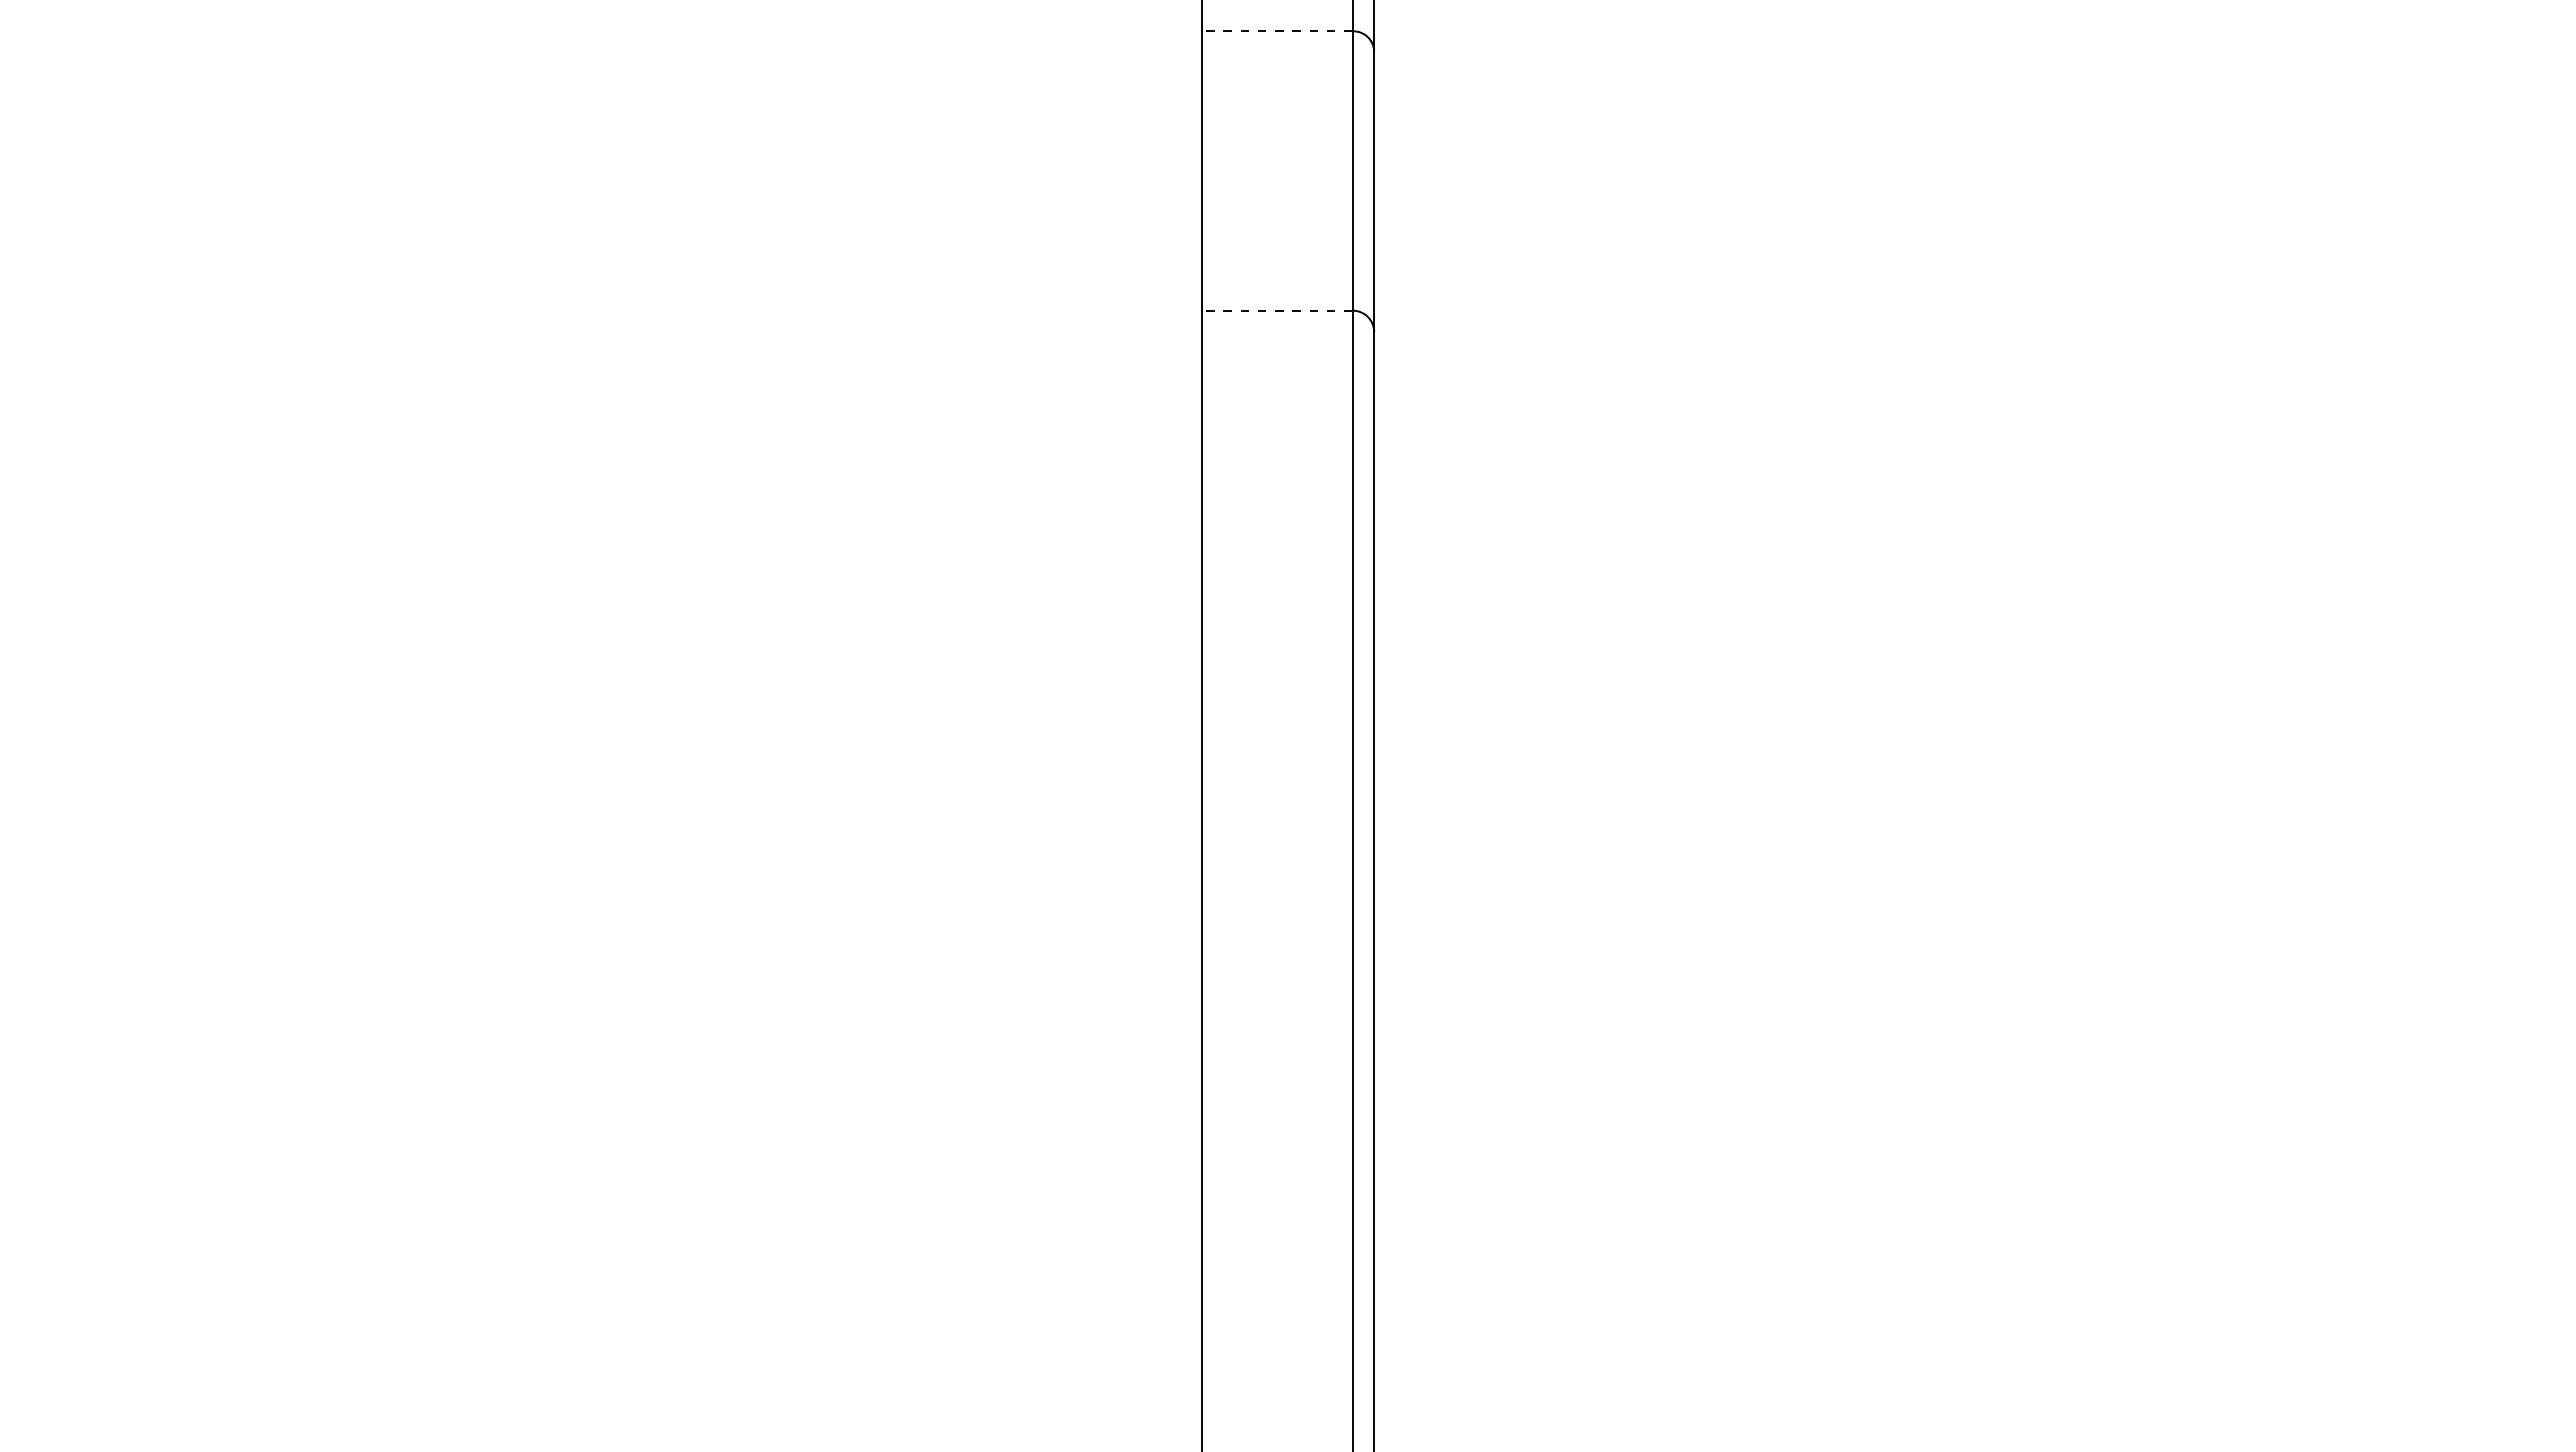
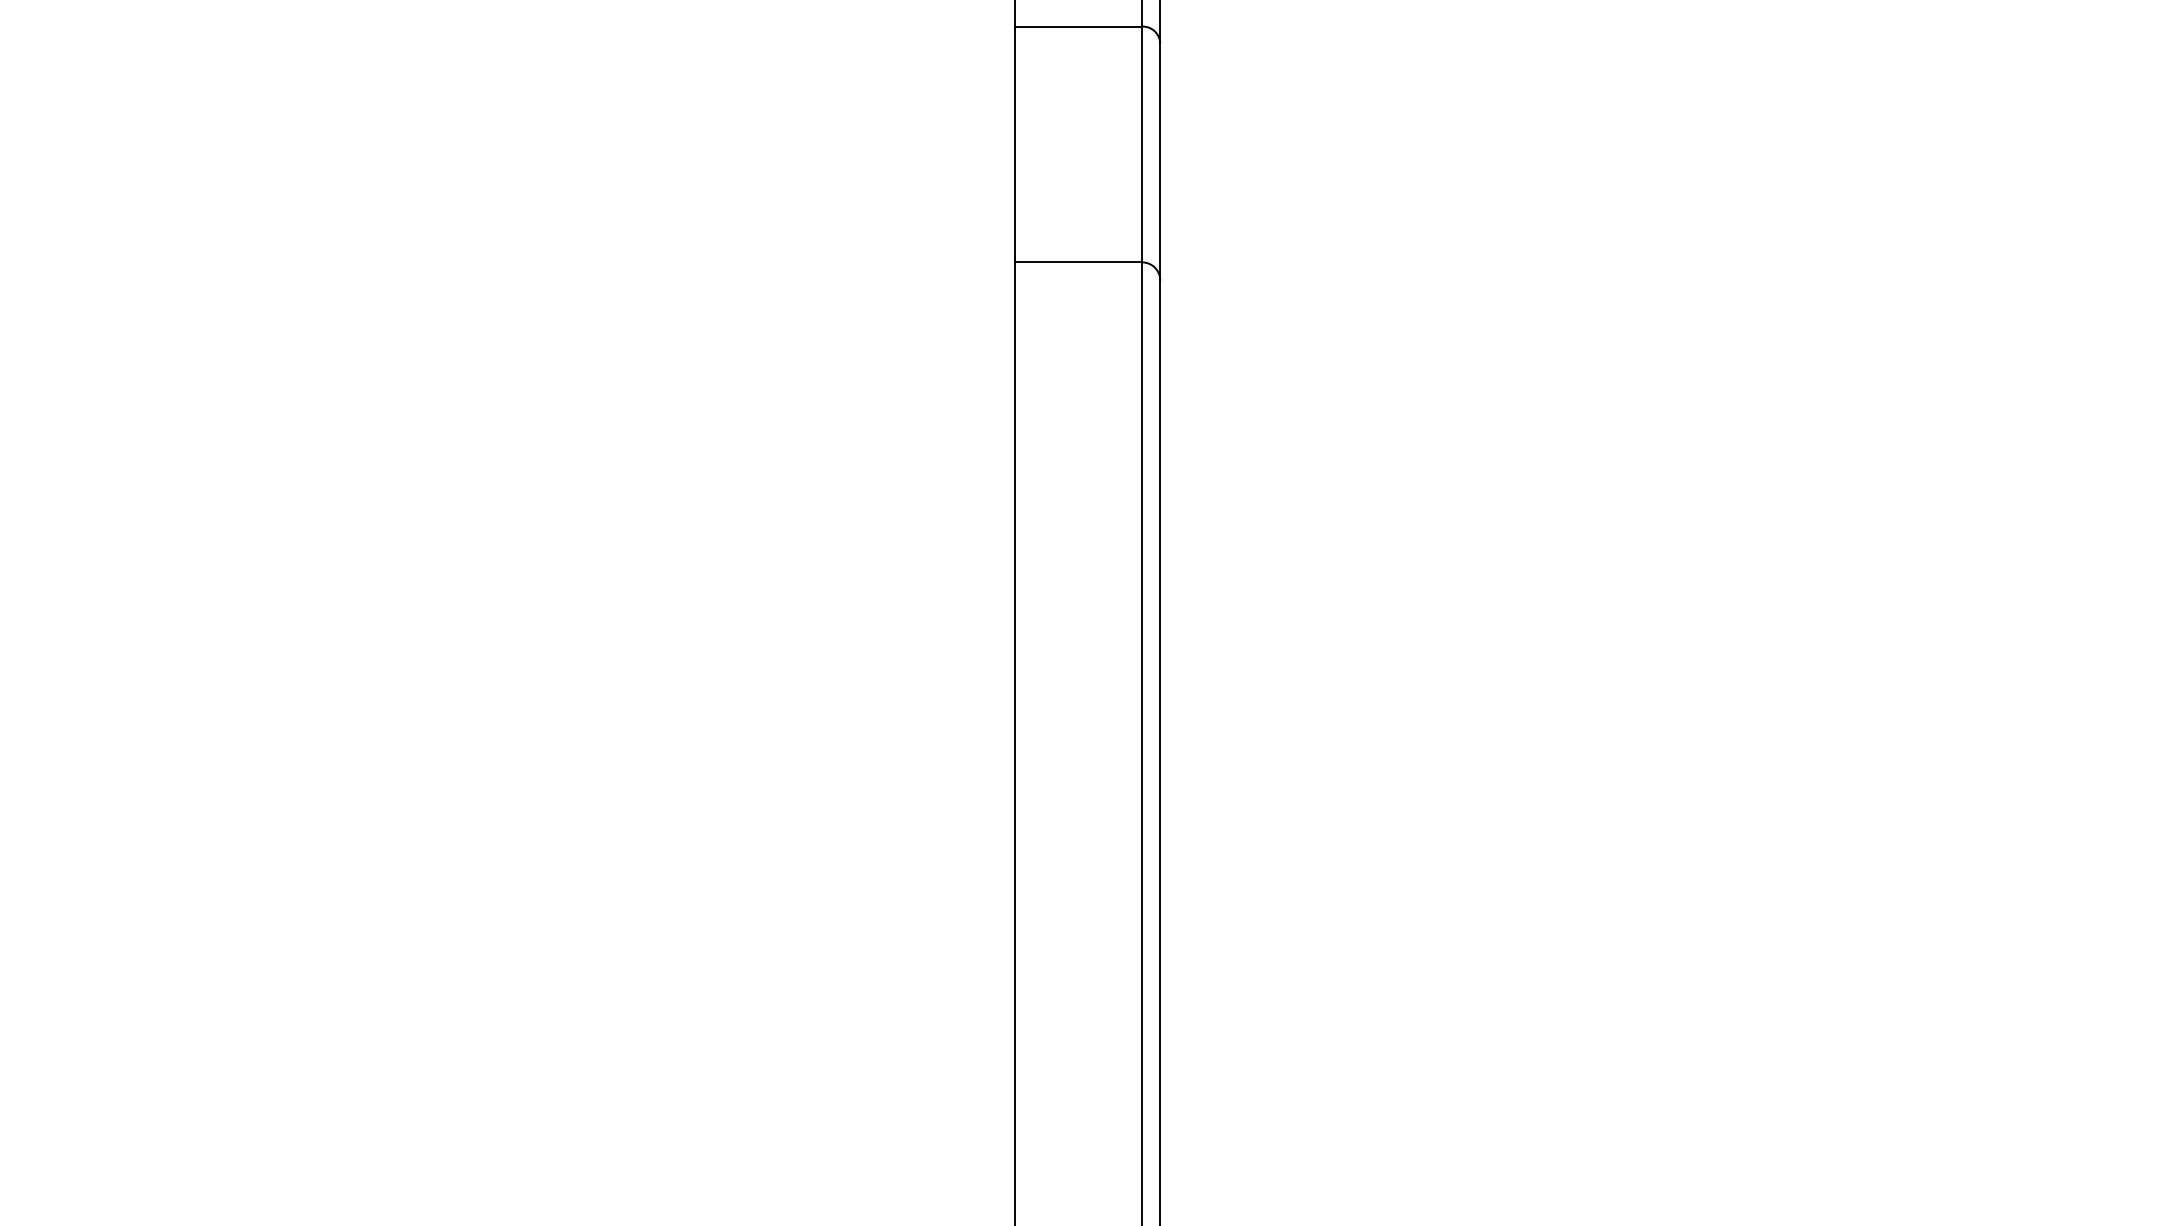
line: (1276, 31) -> (1077, 26), dashed -> solid
line: (1276, 310) -> (1077, 262), dashed -> solid

